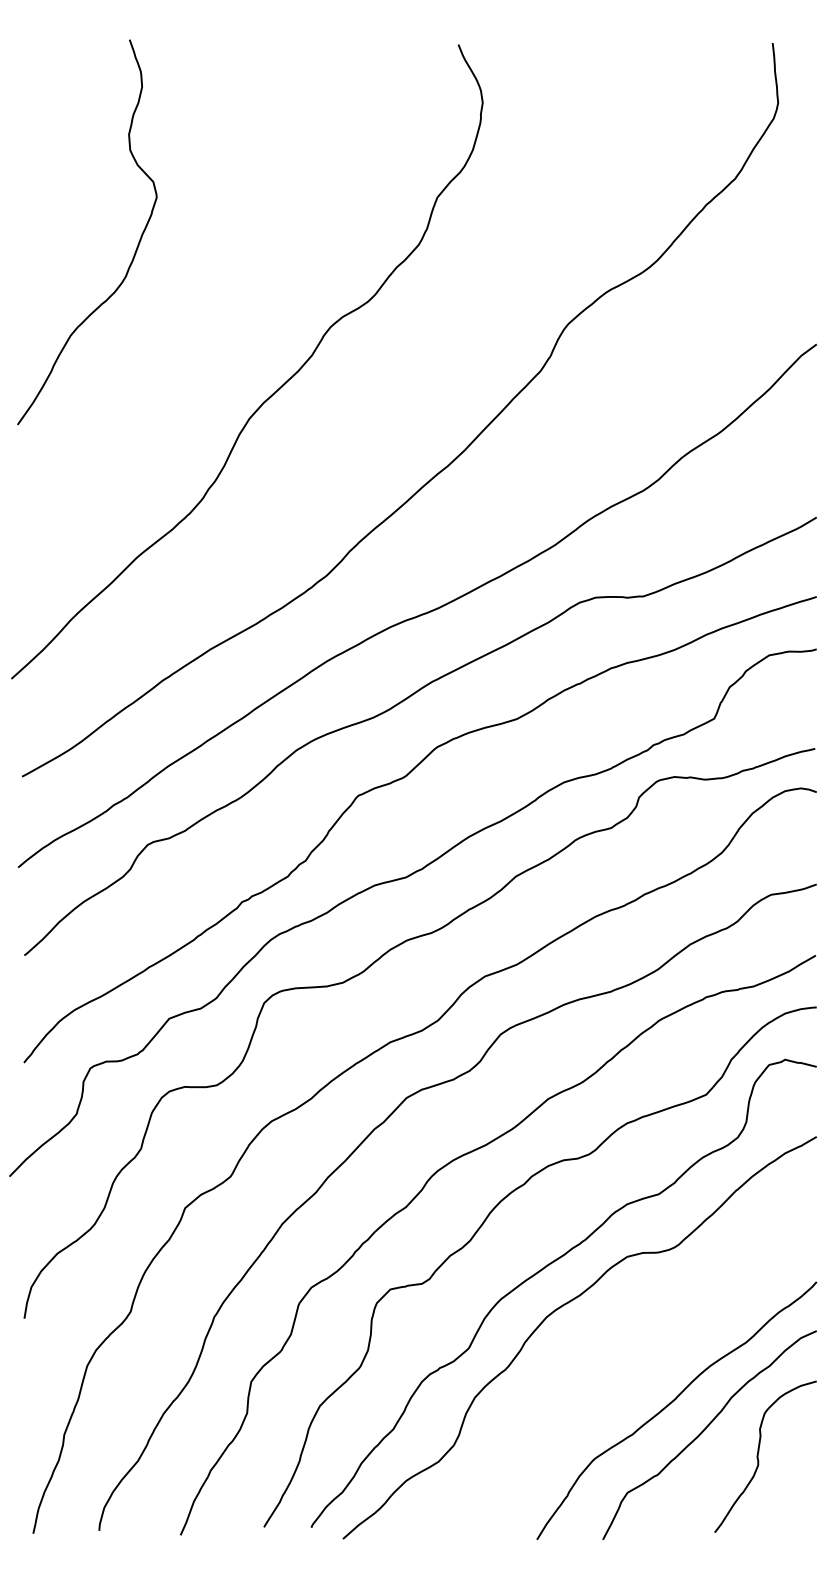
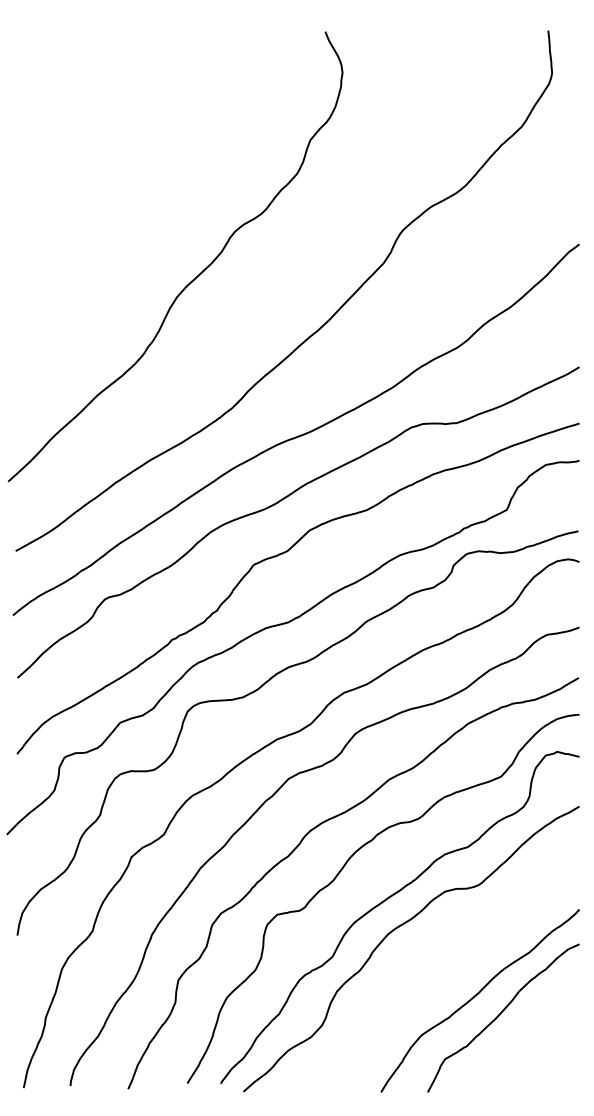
curve: (135, 247) -> (96, 175), removed
curve: (758, 1456) -> (538, 1033), removed

